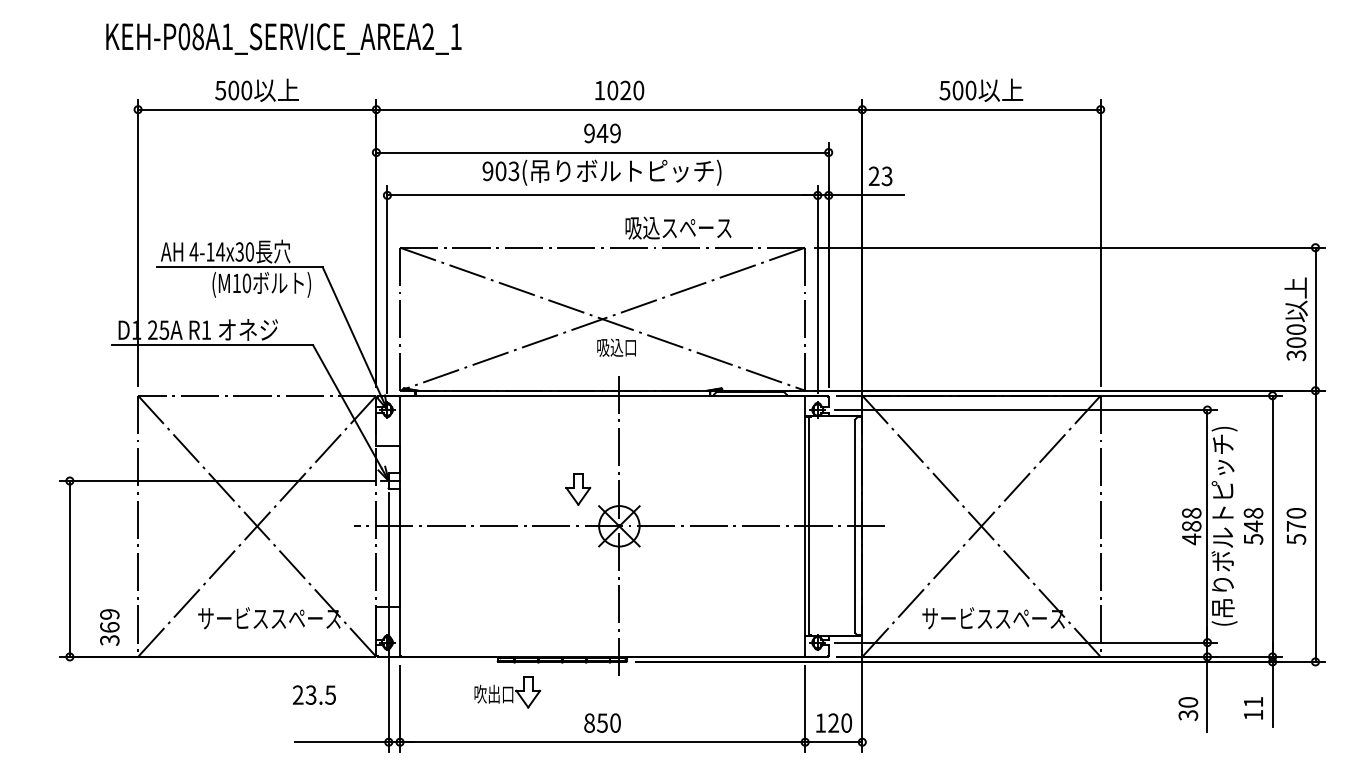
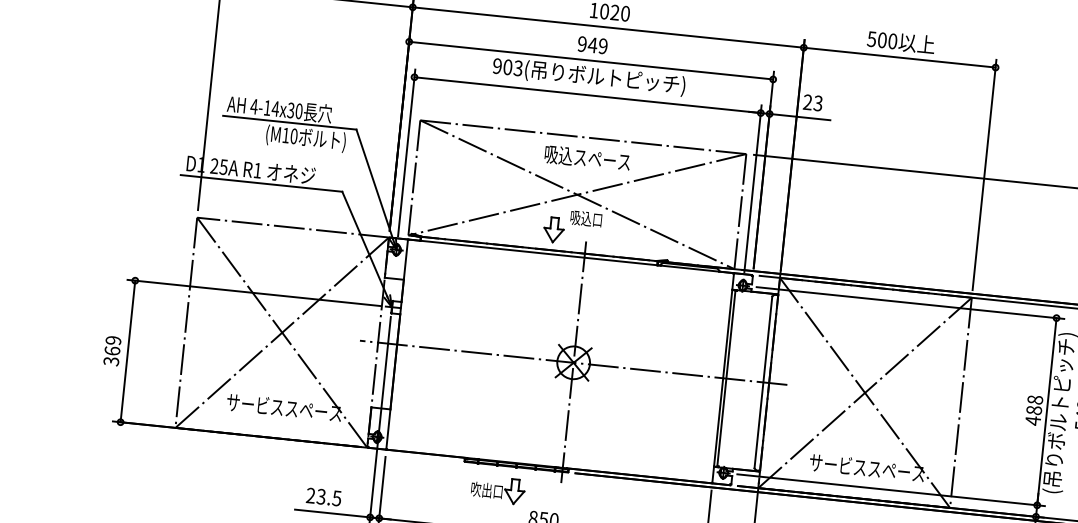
text: (678, 227) -> (587, 157), moved
part: (578, 489) -> (554, 230), moved
text: (109, 627) -> (112, 351), moved
part: (507, 692) -> (497, 490), moved
text: (313, 694) -> (323, 496), moved

